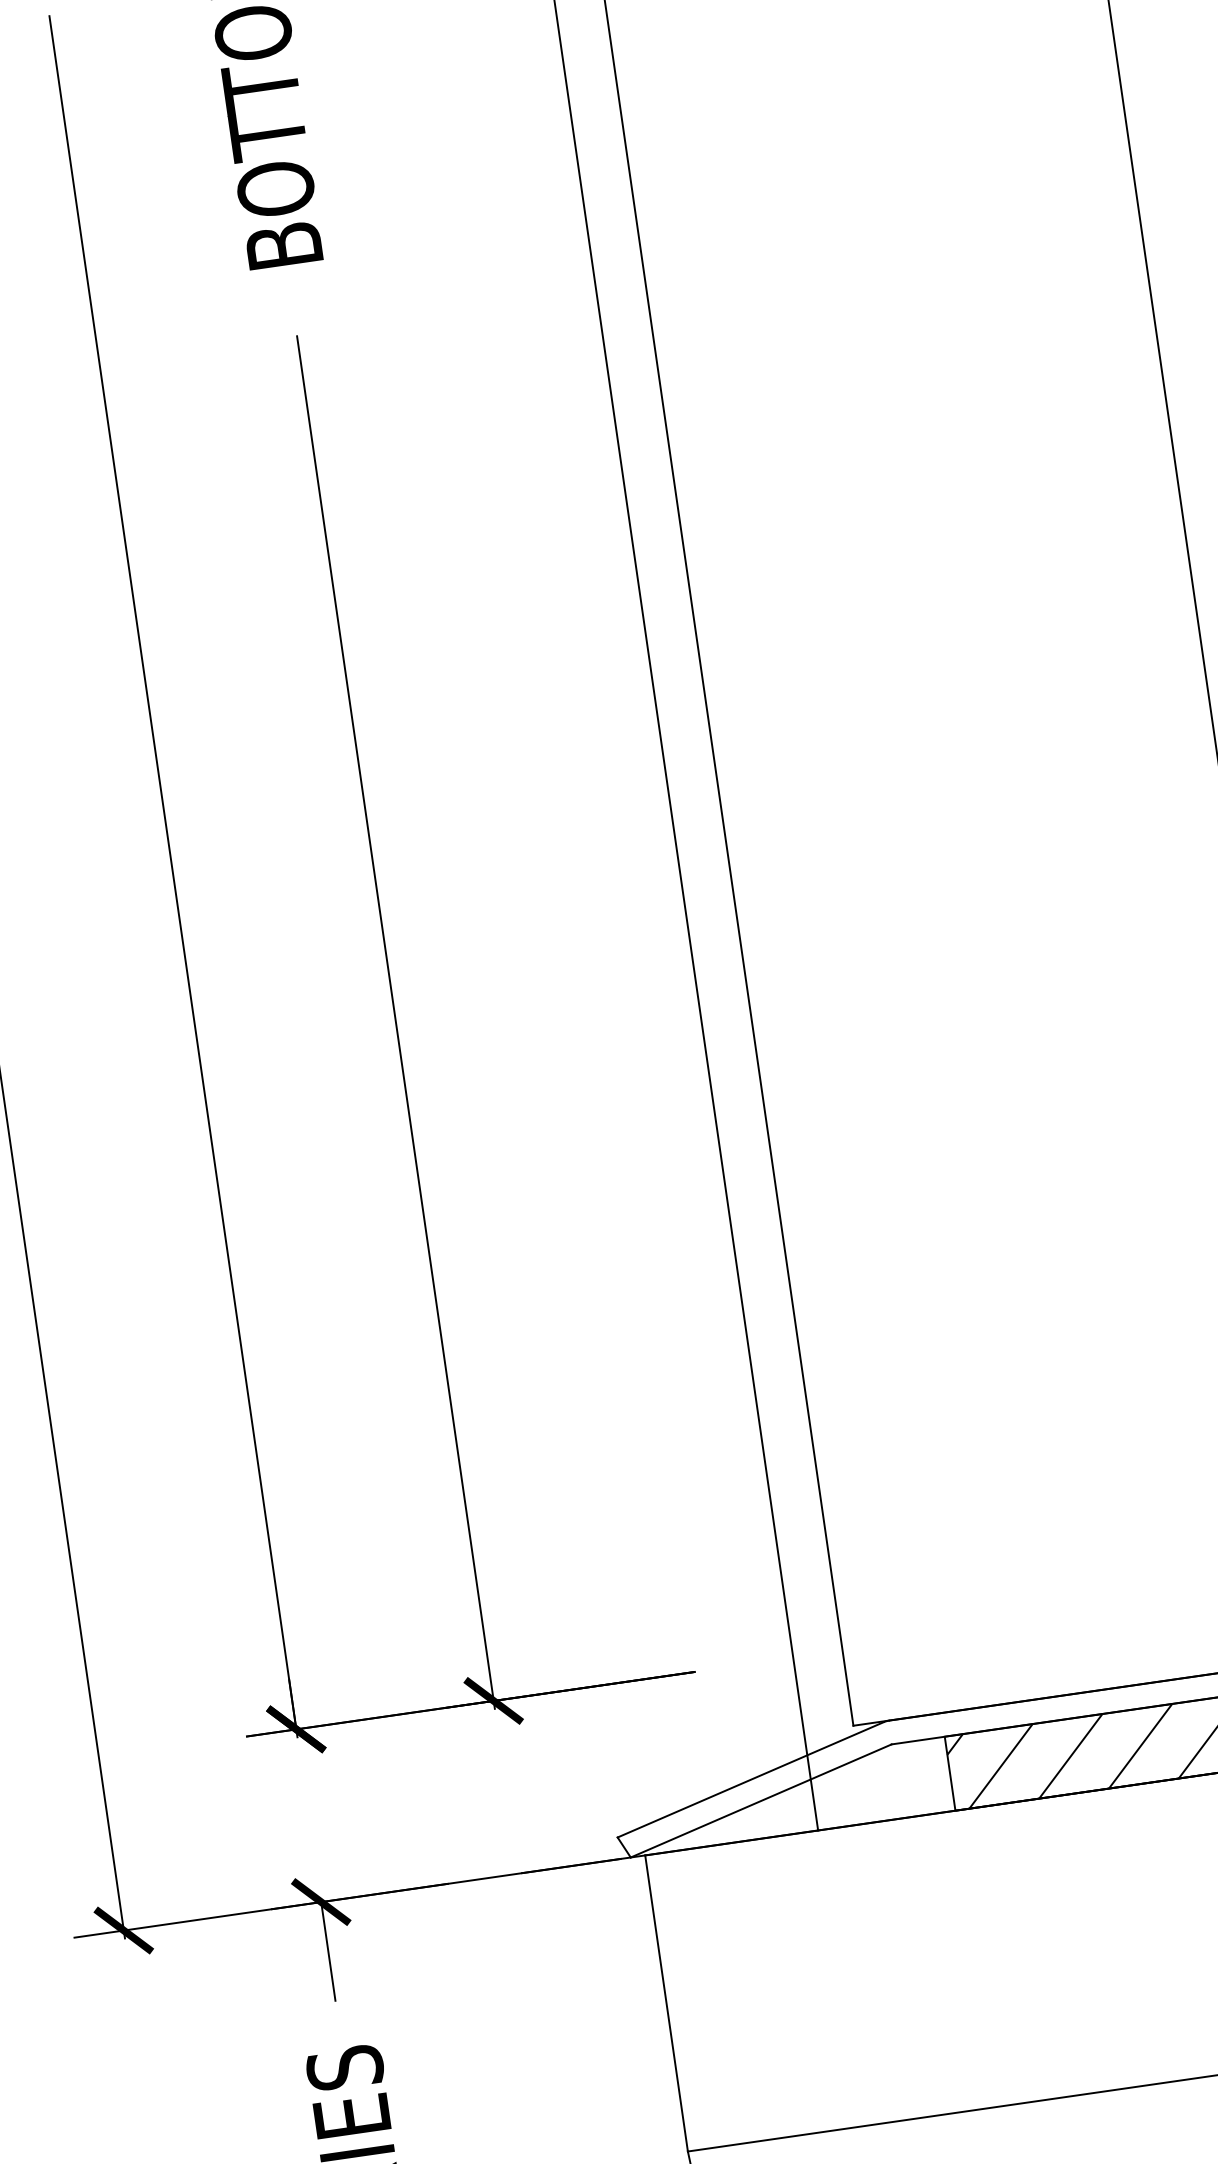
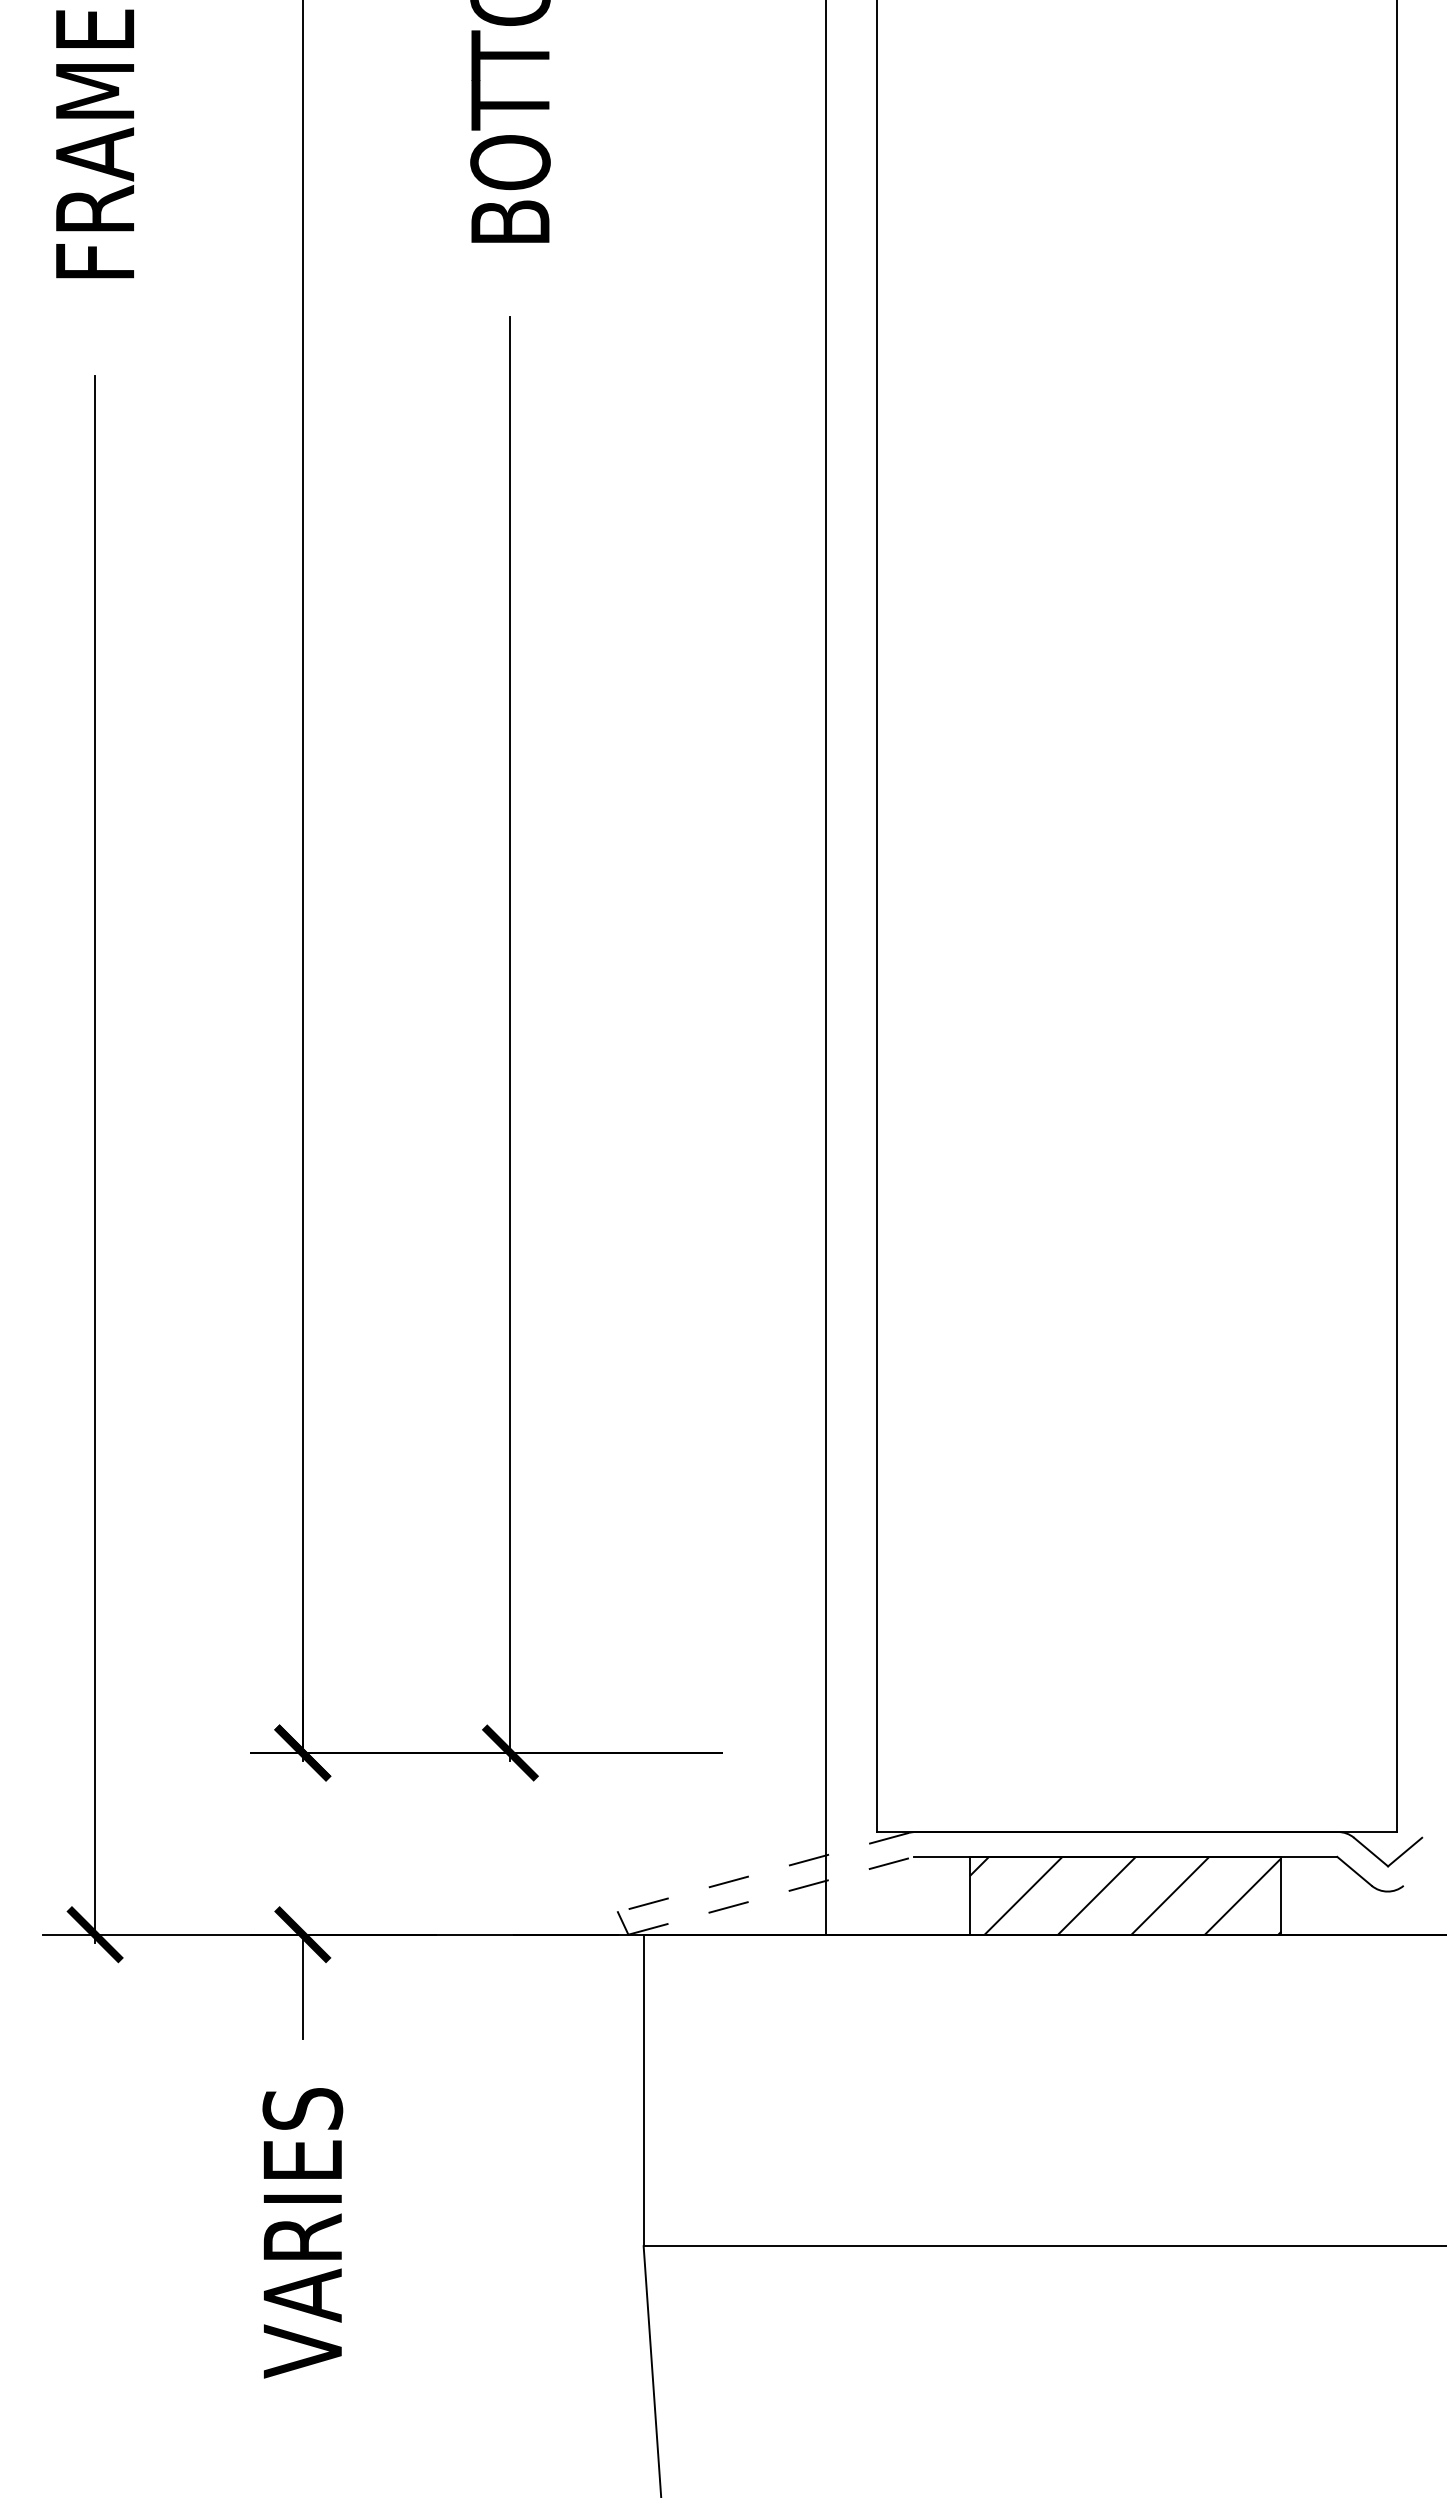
line: (750, 1779) -> (763, 1872), solid -> dashed
line: (761, 1800) -> (771, 1895), solid -> dashed

